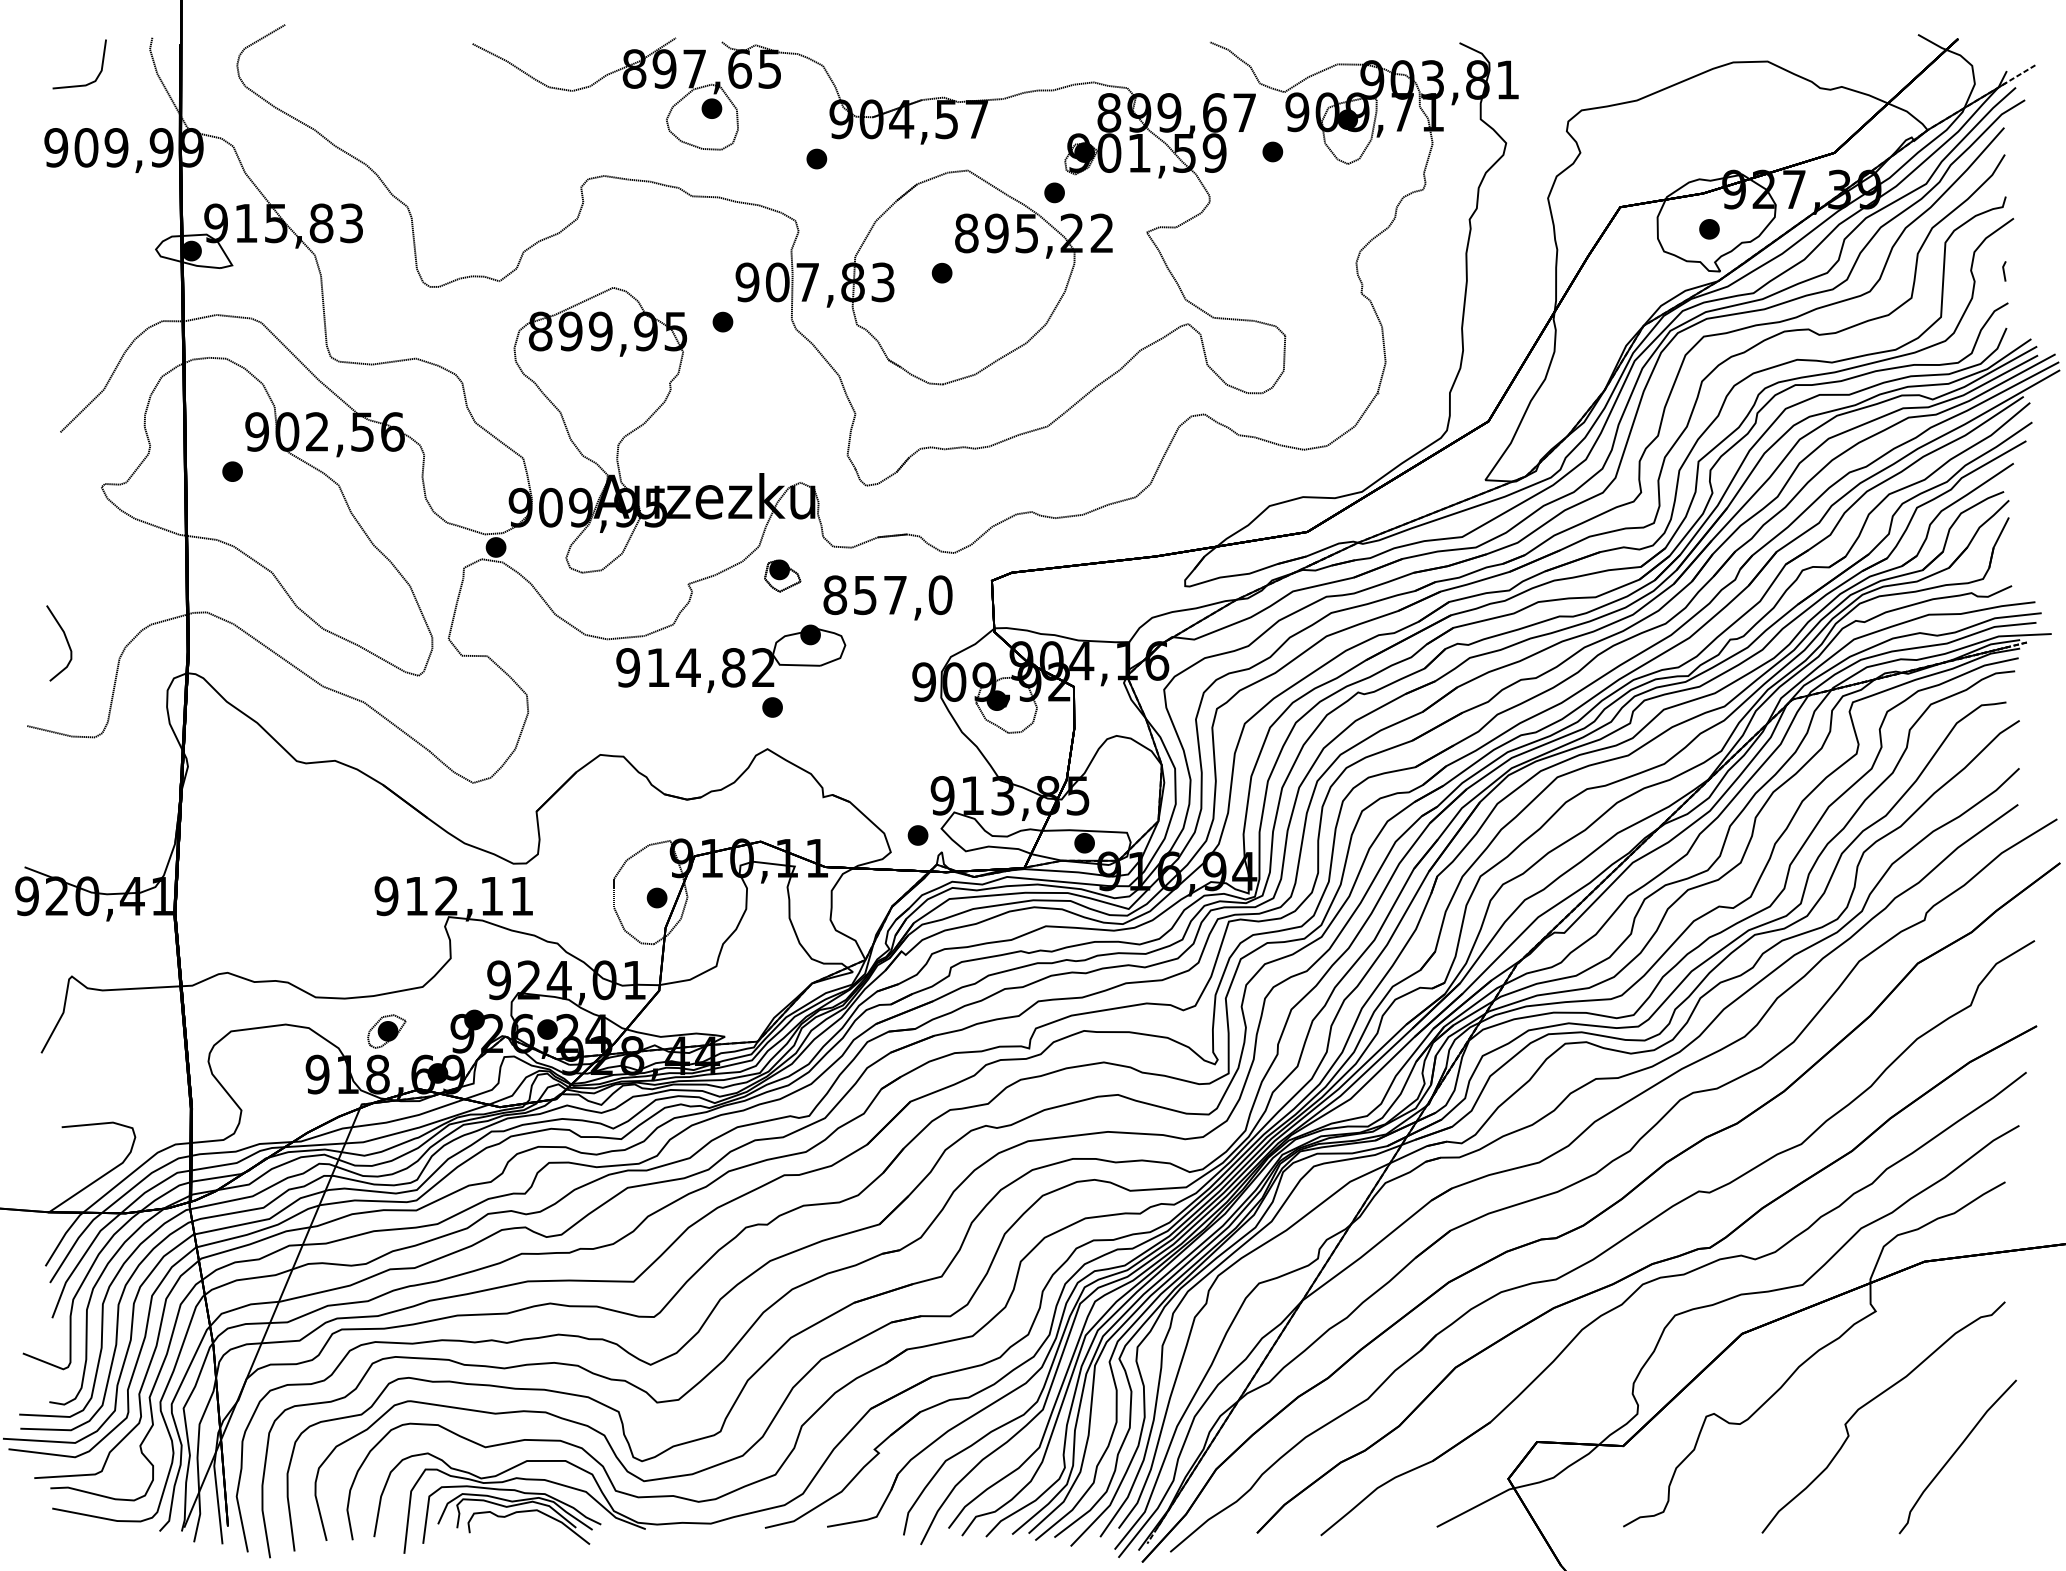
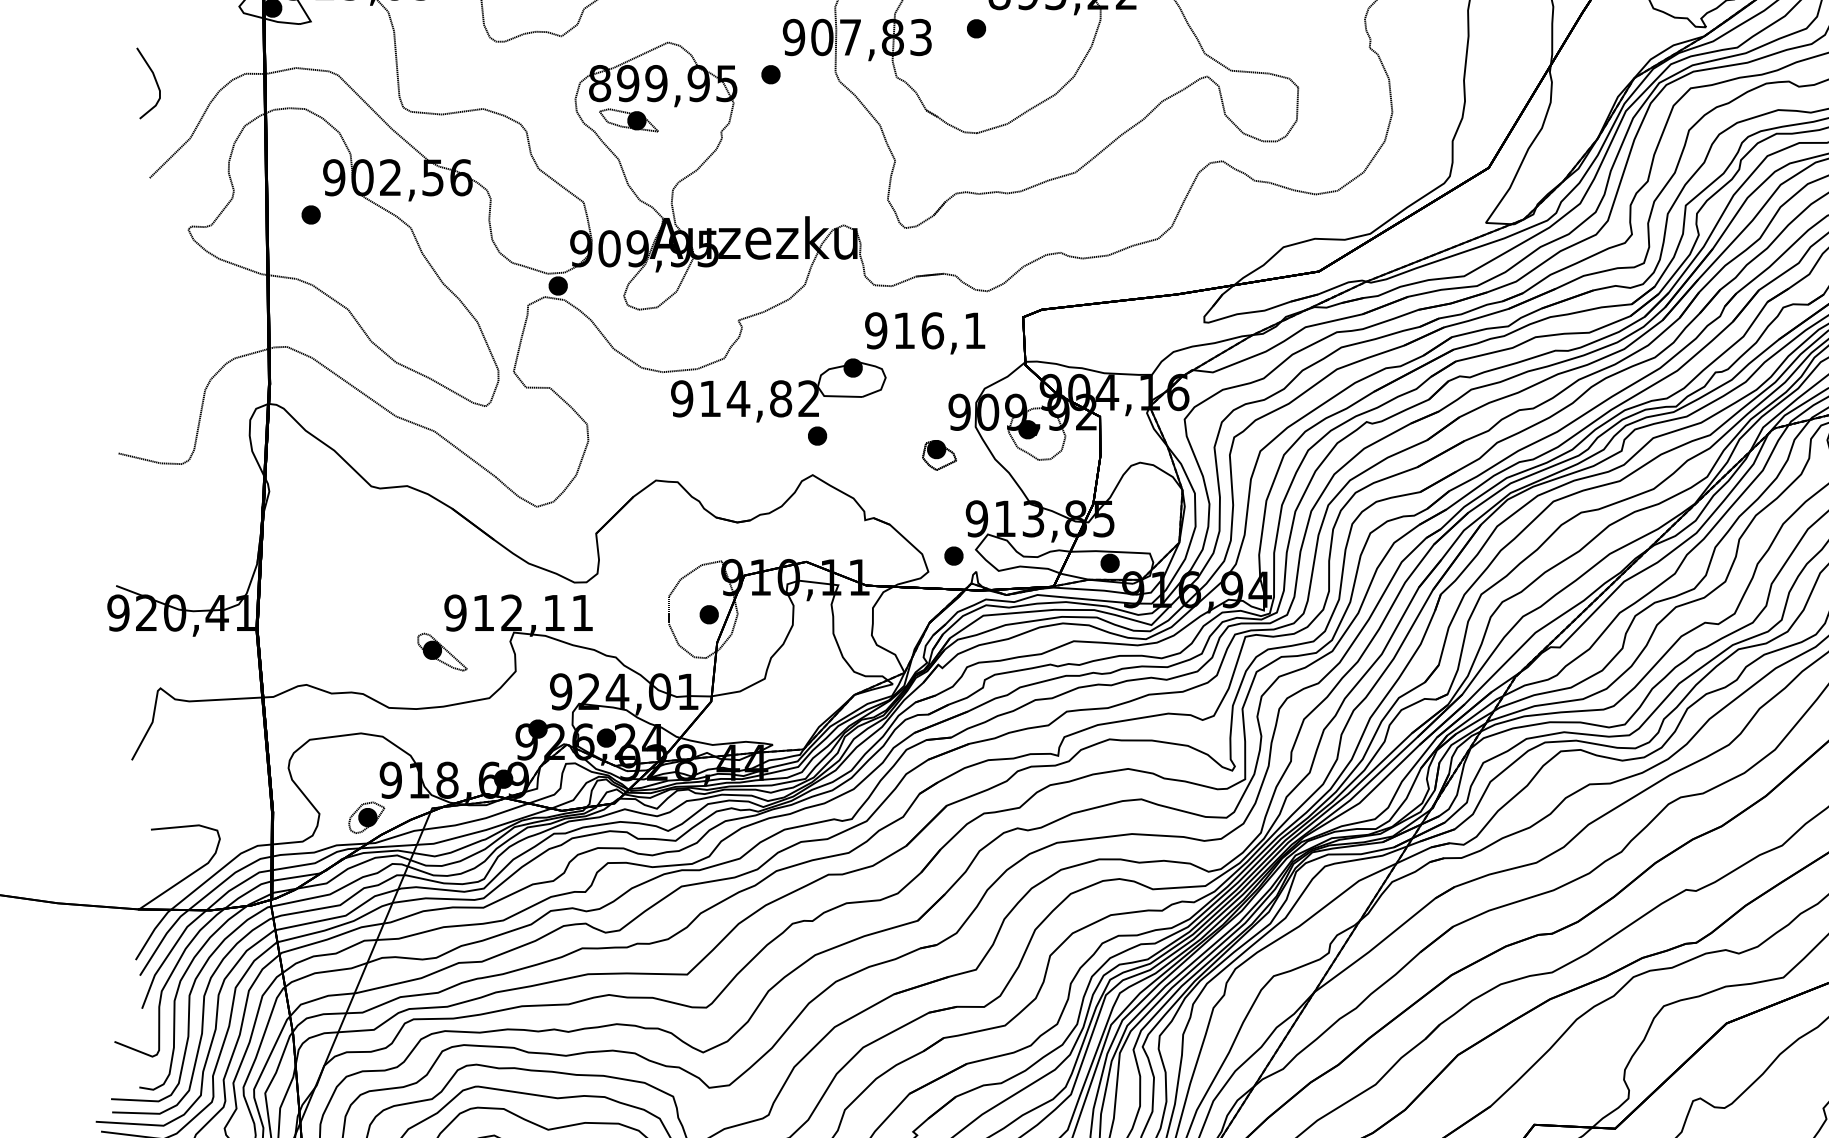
part: (571, 370) -> (628, 120), added
part: (782, 575) -> (939, 454), moved
text: (887, 595) -> (925, 331), 857,0 -> 916,1
curve: (65, 639) -> (154, 79), moved
part: (372, 937) -> (442, 651), added
part: (386, 1031) -> (366, 817), moved

